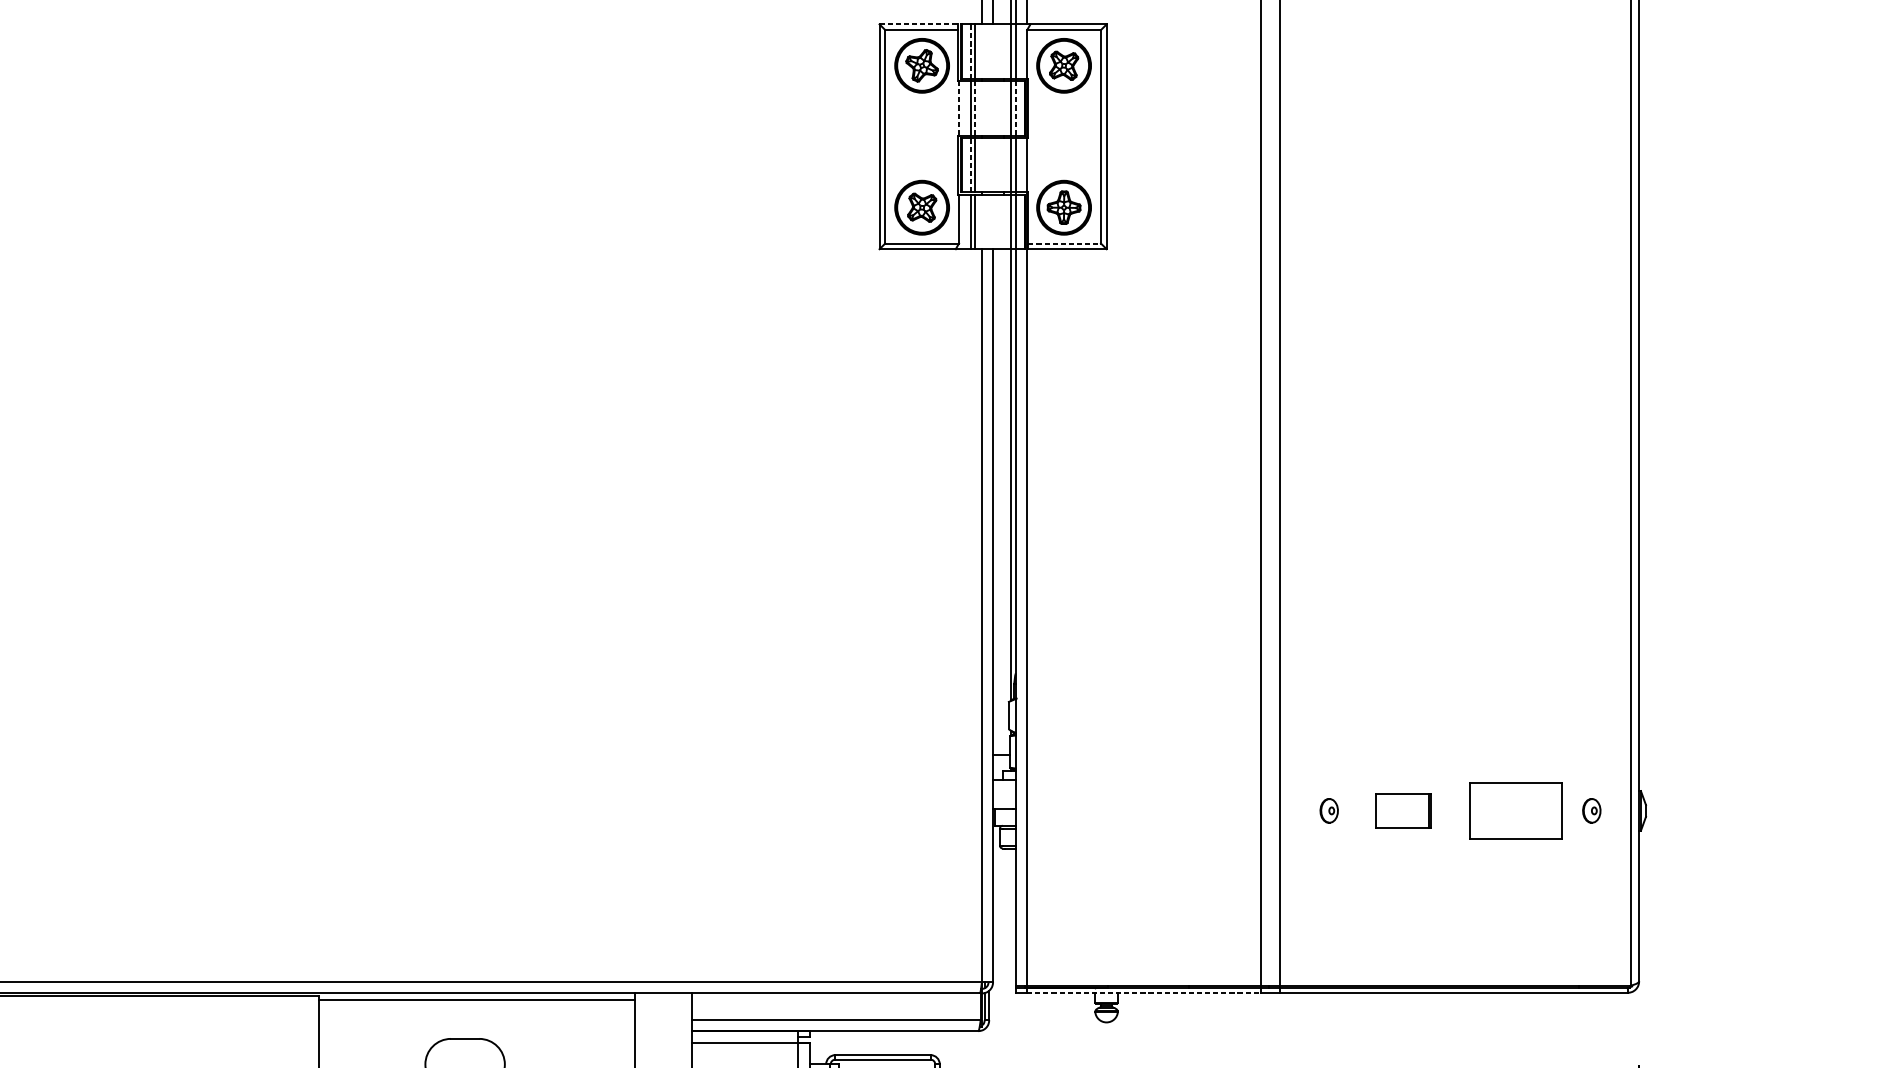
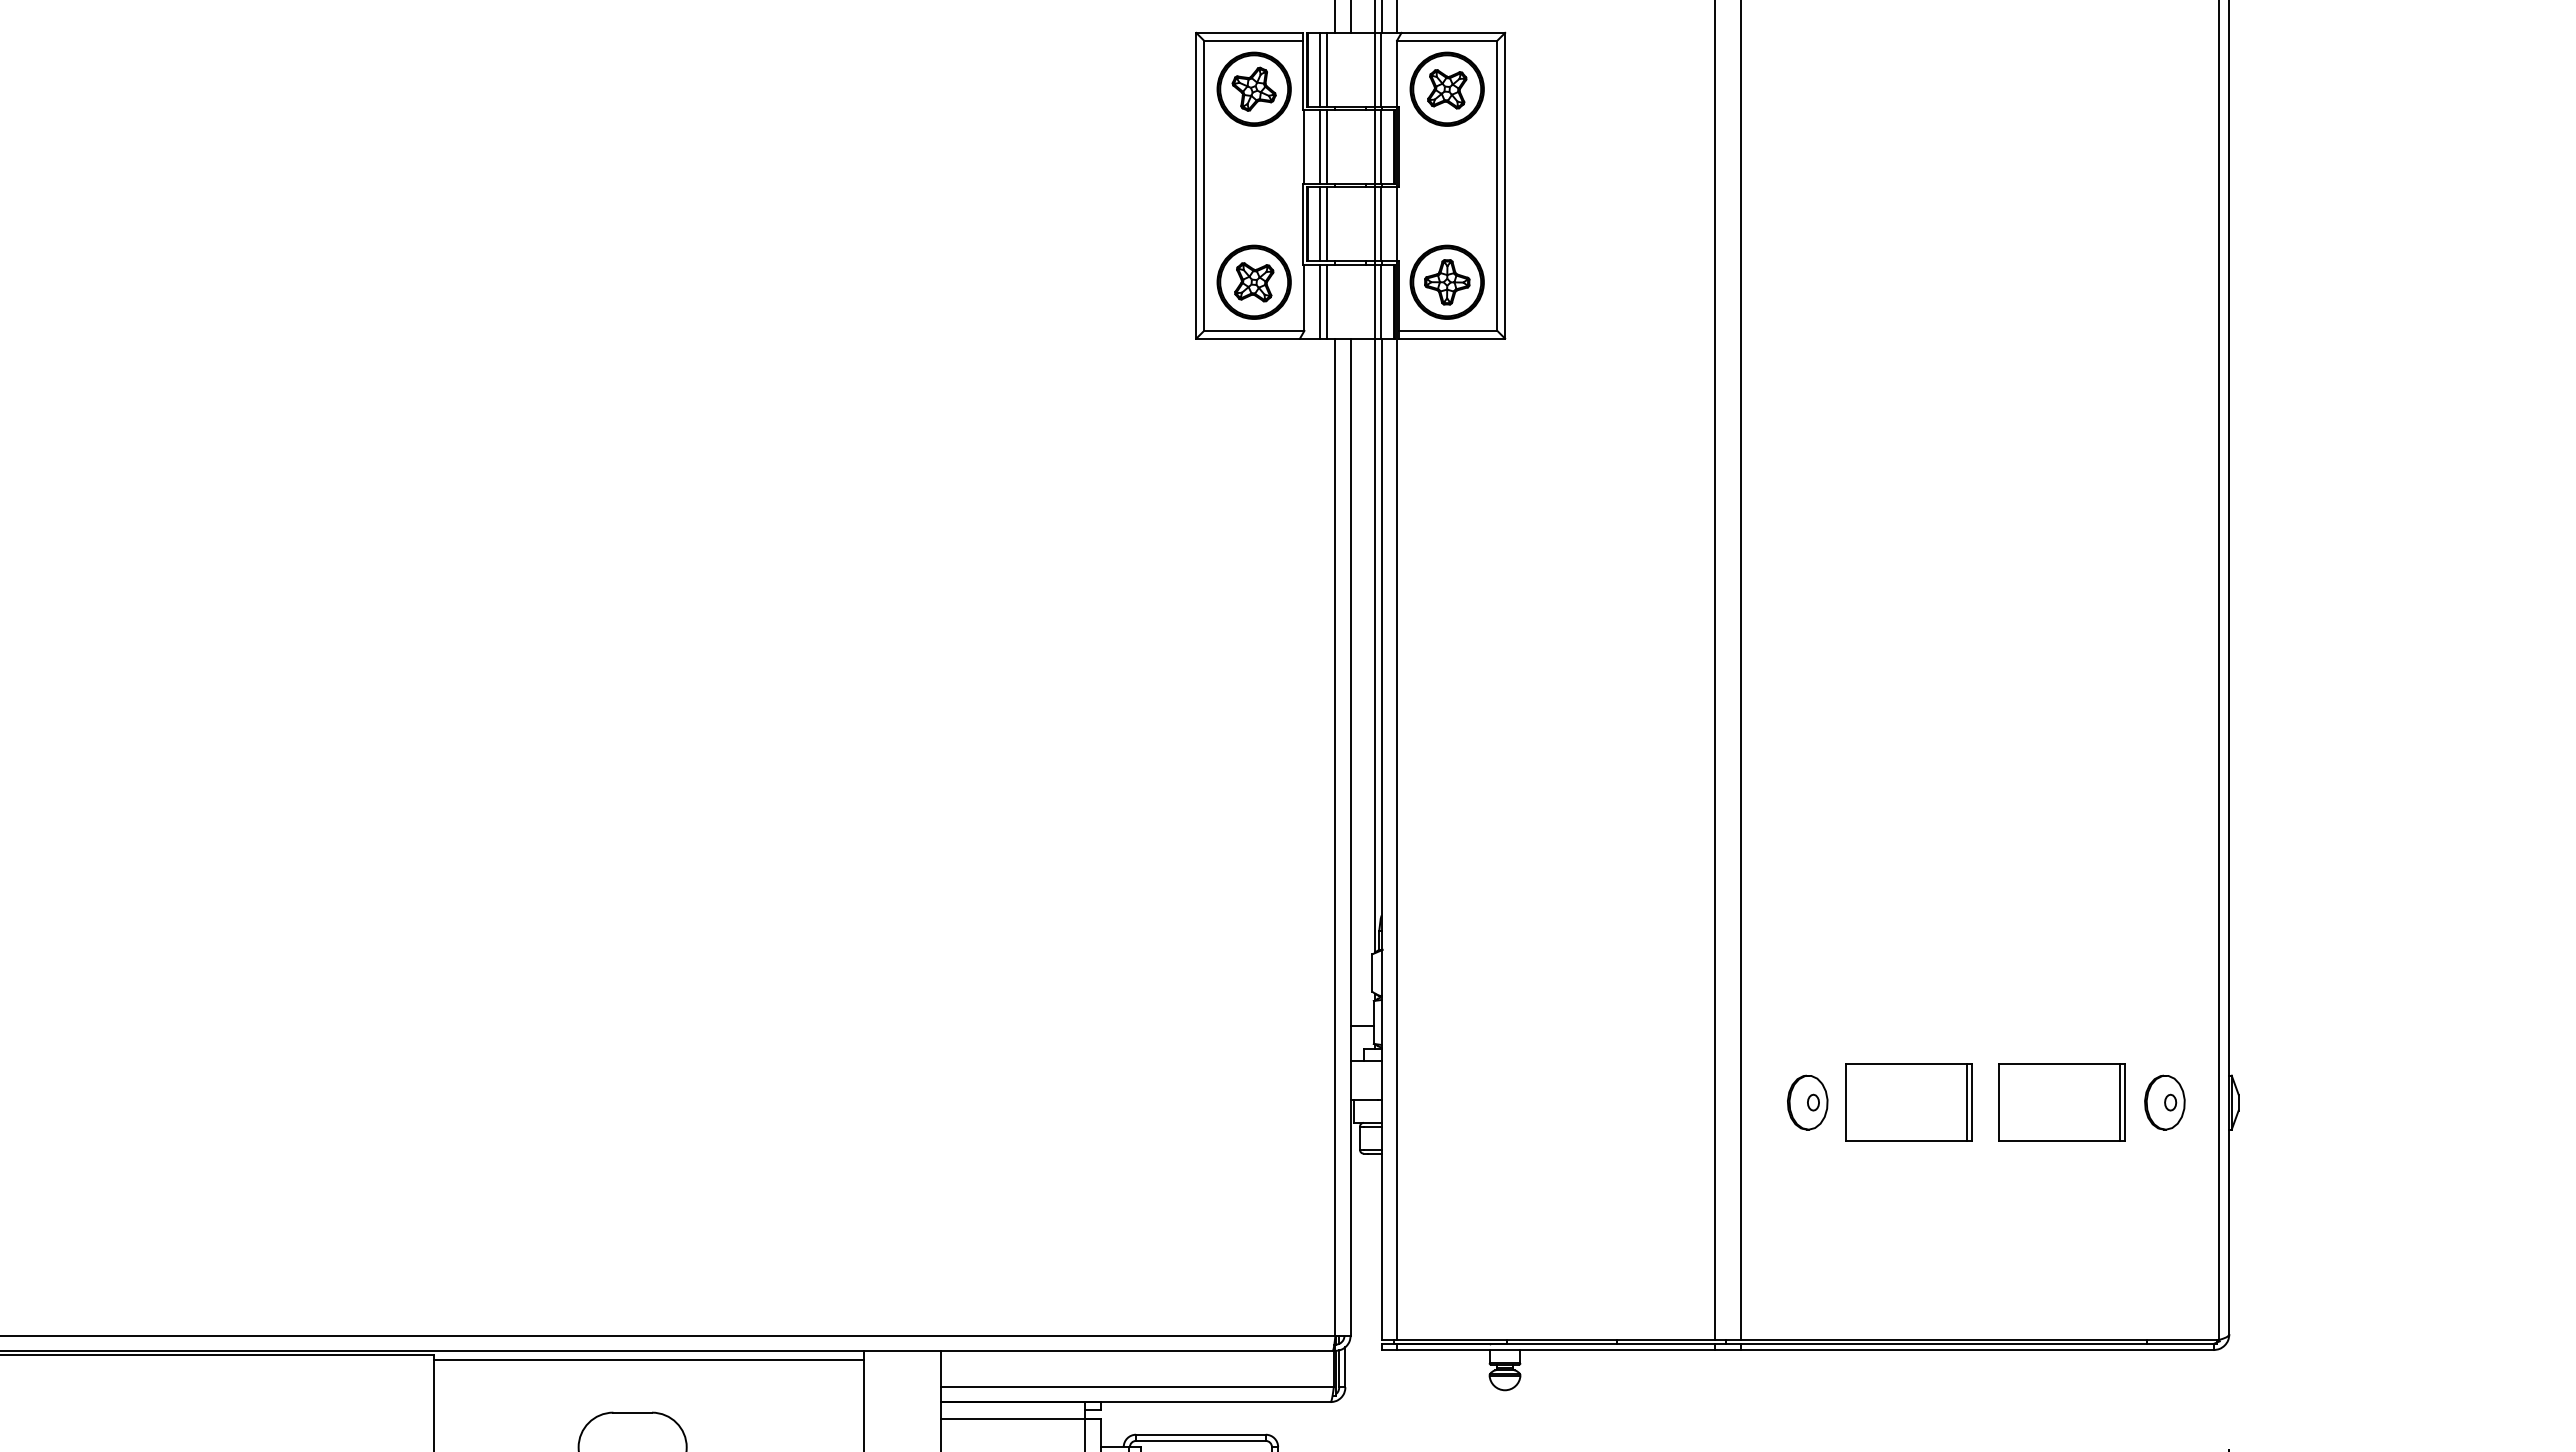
line: (919, 24) -> (1250, 32), dashed -> solid
line: (970, 51) -> (1320, 69), dashed -> solid
line: (959, 108) -> (1304, 147), dashed -> solid
line: (975, 108) -> (1326, 147), dashed -> solid
line: (1015, 108) -> (1381, 147), dashed -> solid
line: (970, 164) -> (1320, 223), dashed -> solid
line: (1065, 243) -> (1448, 330), dashed -> solid
part: (1328, 810) -> (1807, 1102), size x1.67
part: (1403, 810) -> (1908, 1102), size x1.67
line: (1559, 810) -> (2120, 1102), added
part: (1591, 810) -> (2164, 1102), size x1.67
line: (1143, 993) -> (1555, 1350), dashed -> solid

